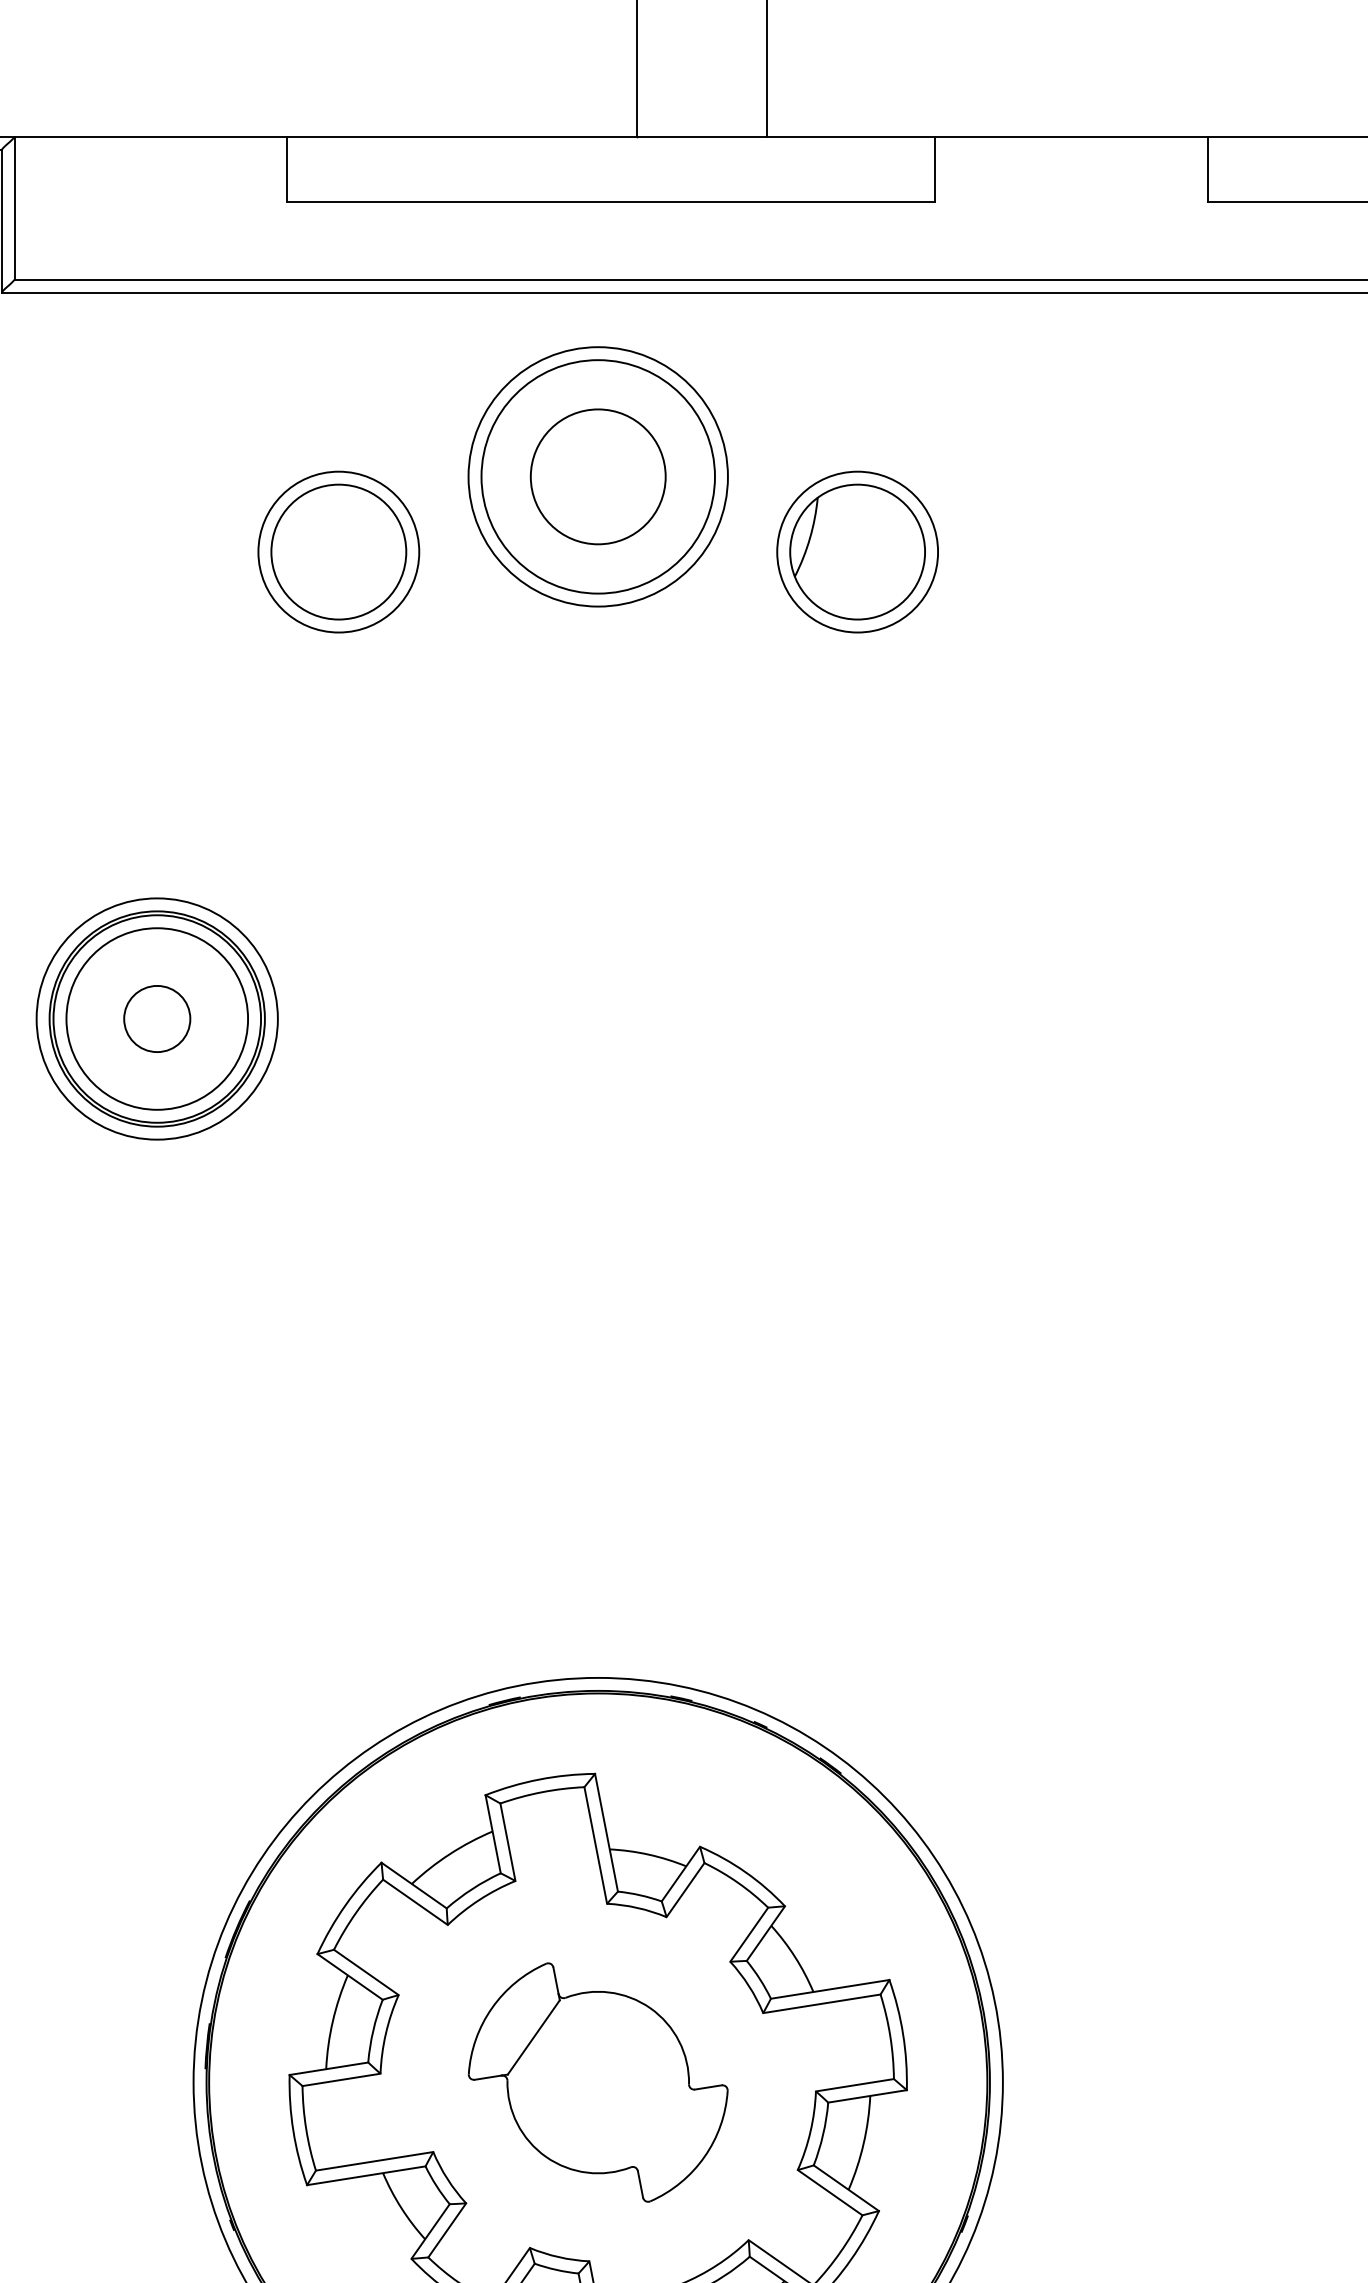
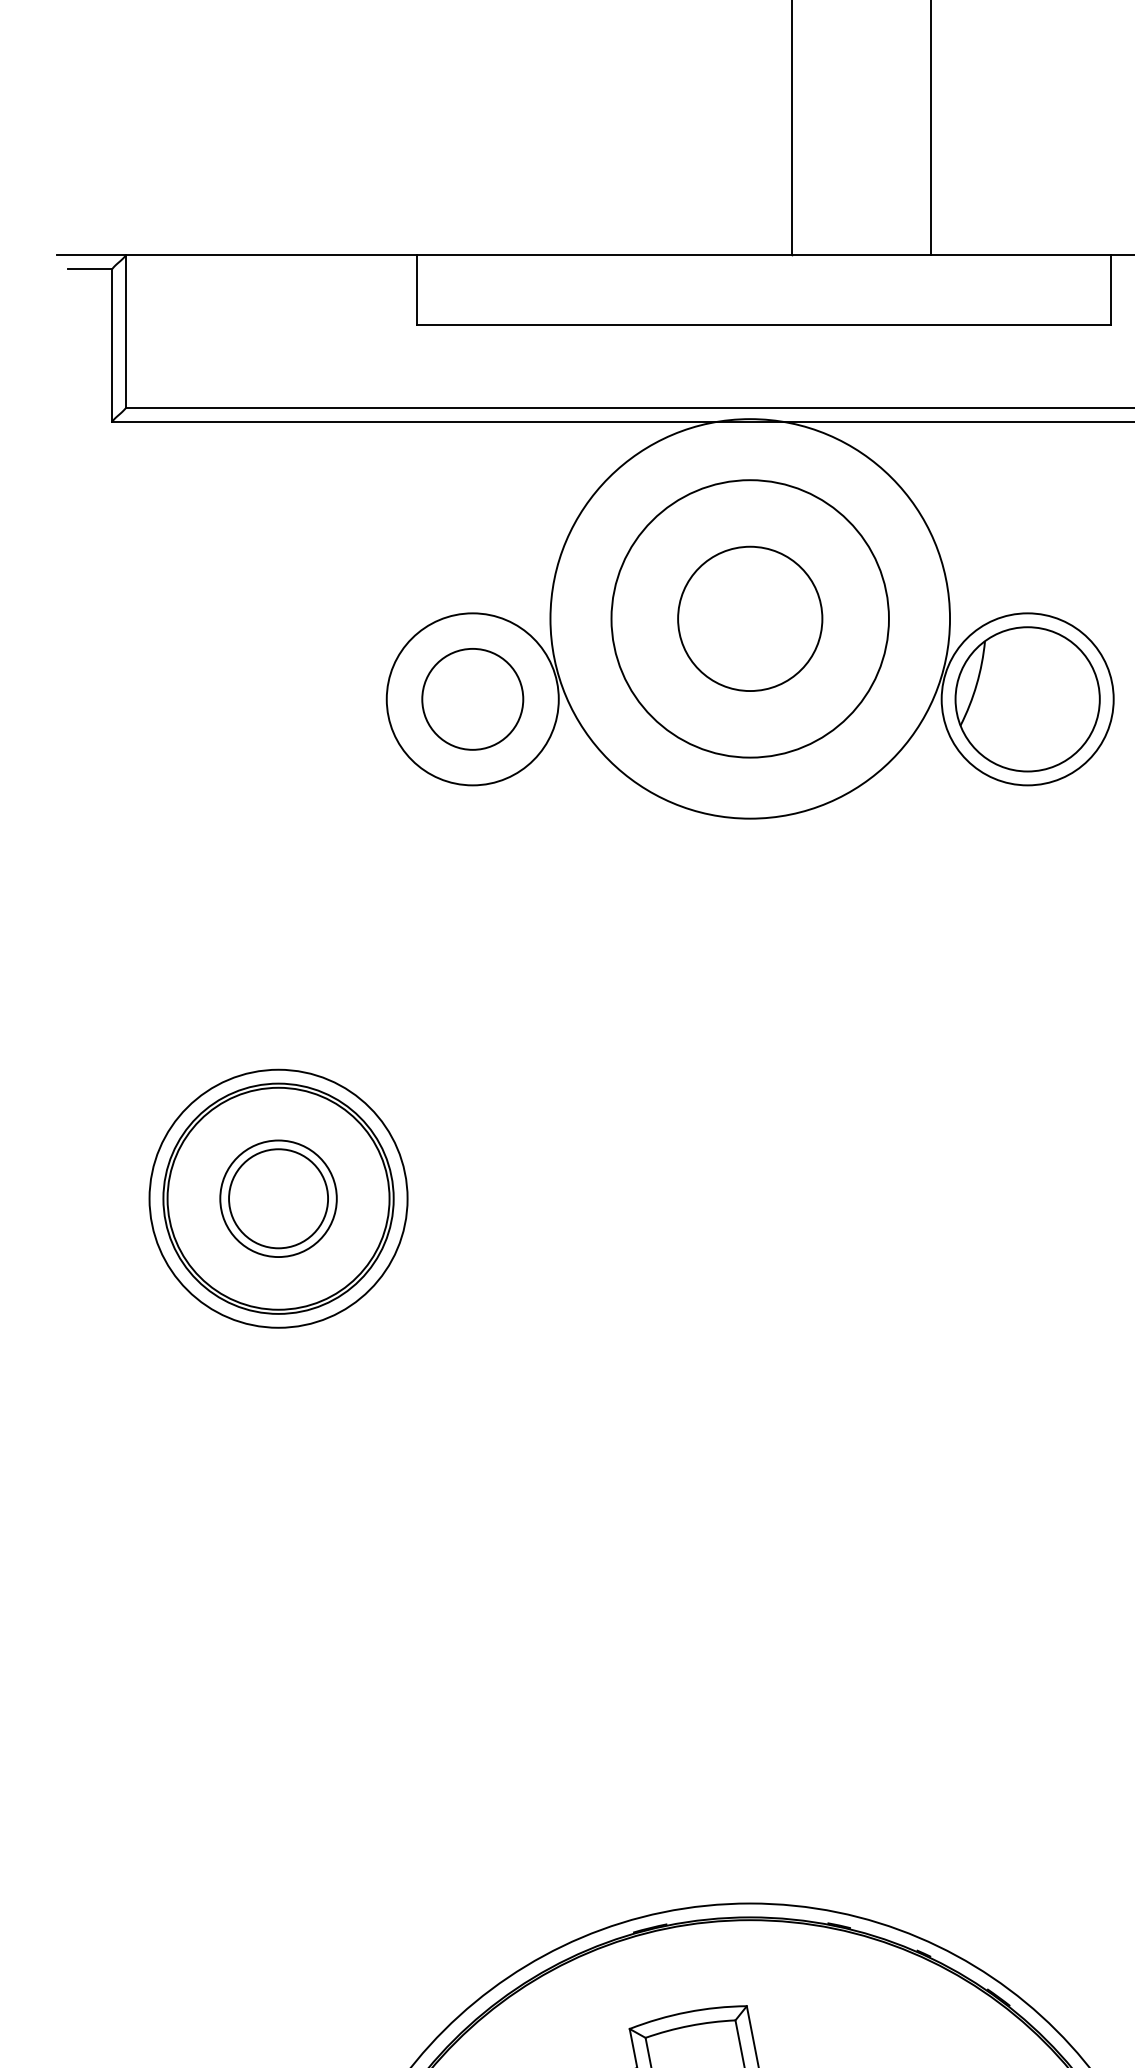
circle: (597, 476) -> (749, 618), size x1.6
circle: (338, 551) -> (472, 698), size x0.7
circle: (157, 1018) -> (278, 1198), size x0.6
circle: (157, 1018) -> (278, 1198), size x1.4

